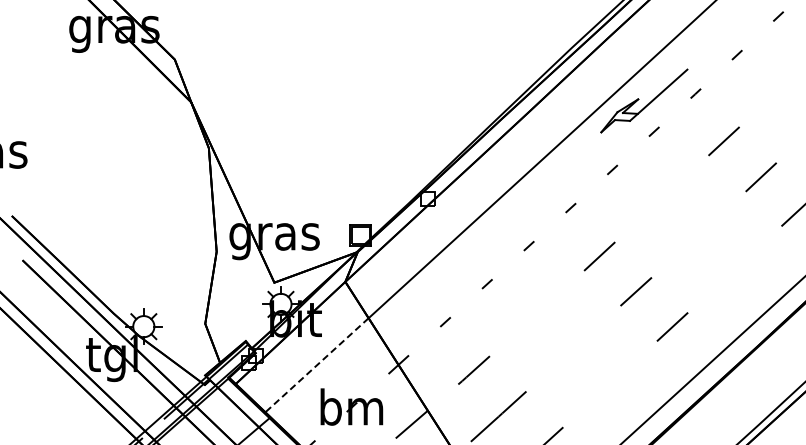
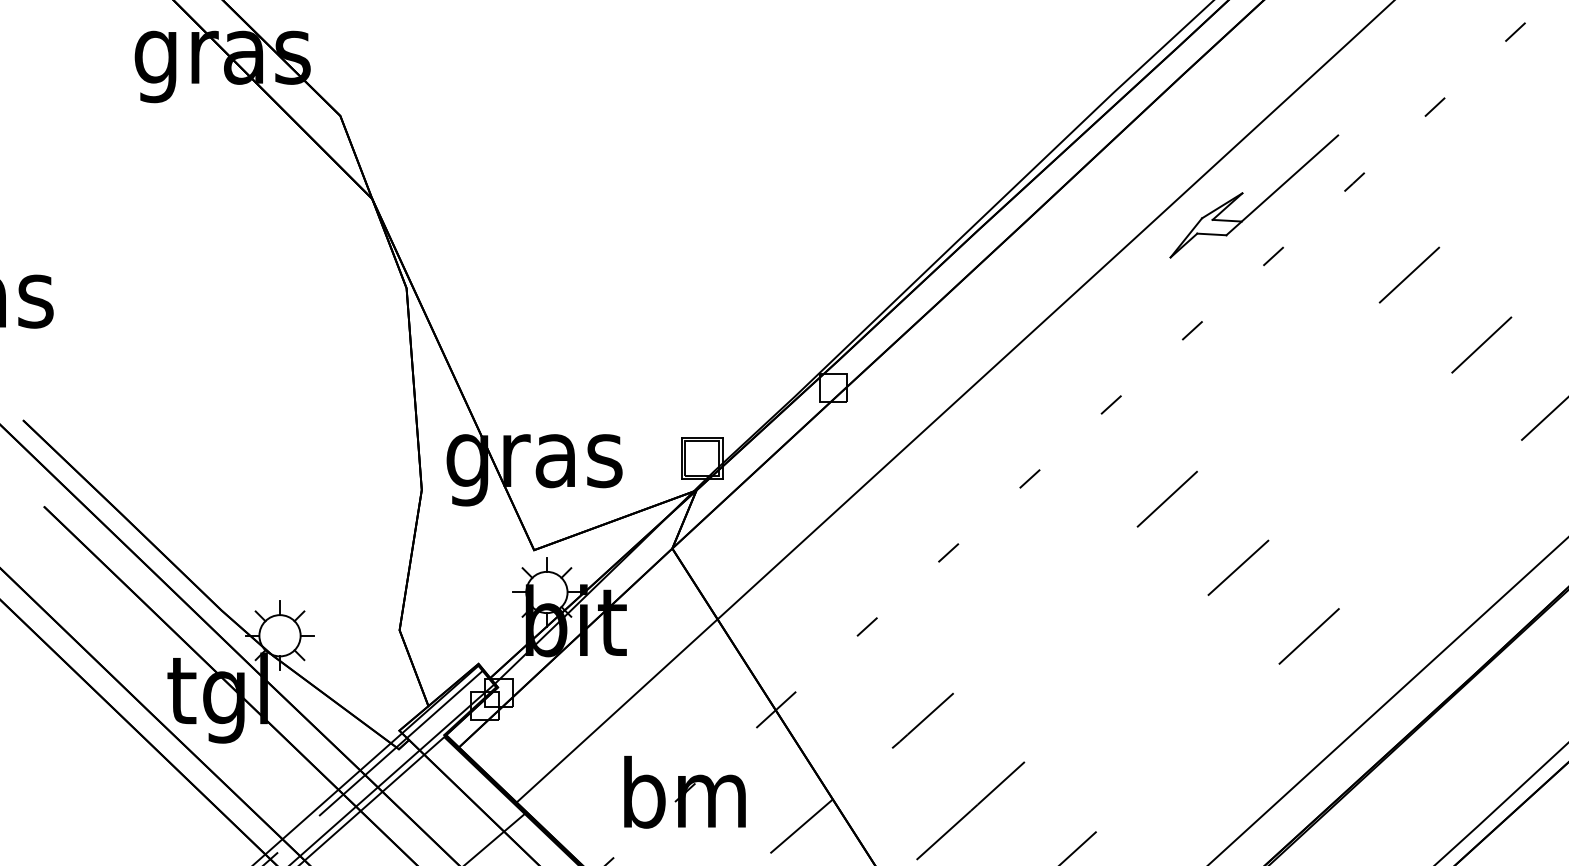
line: (317, 365) -> (618, 711), dashed -> solid

